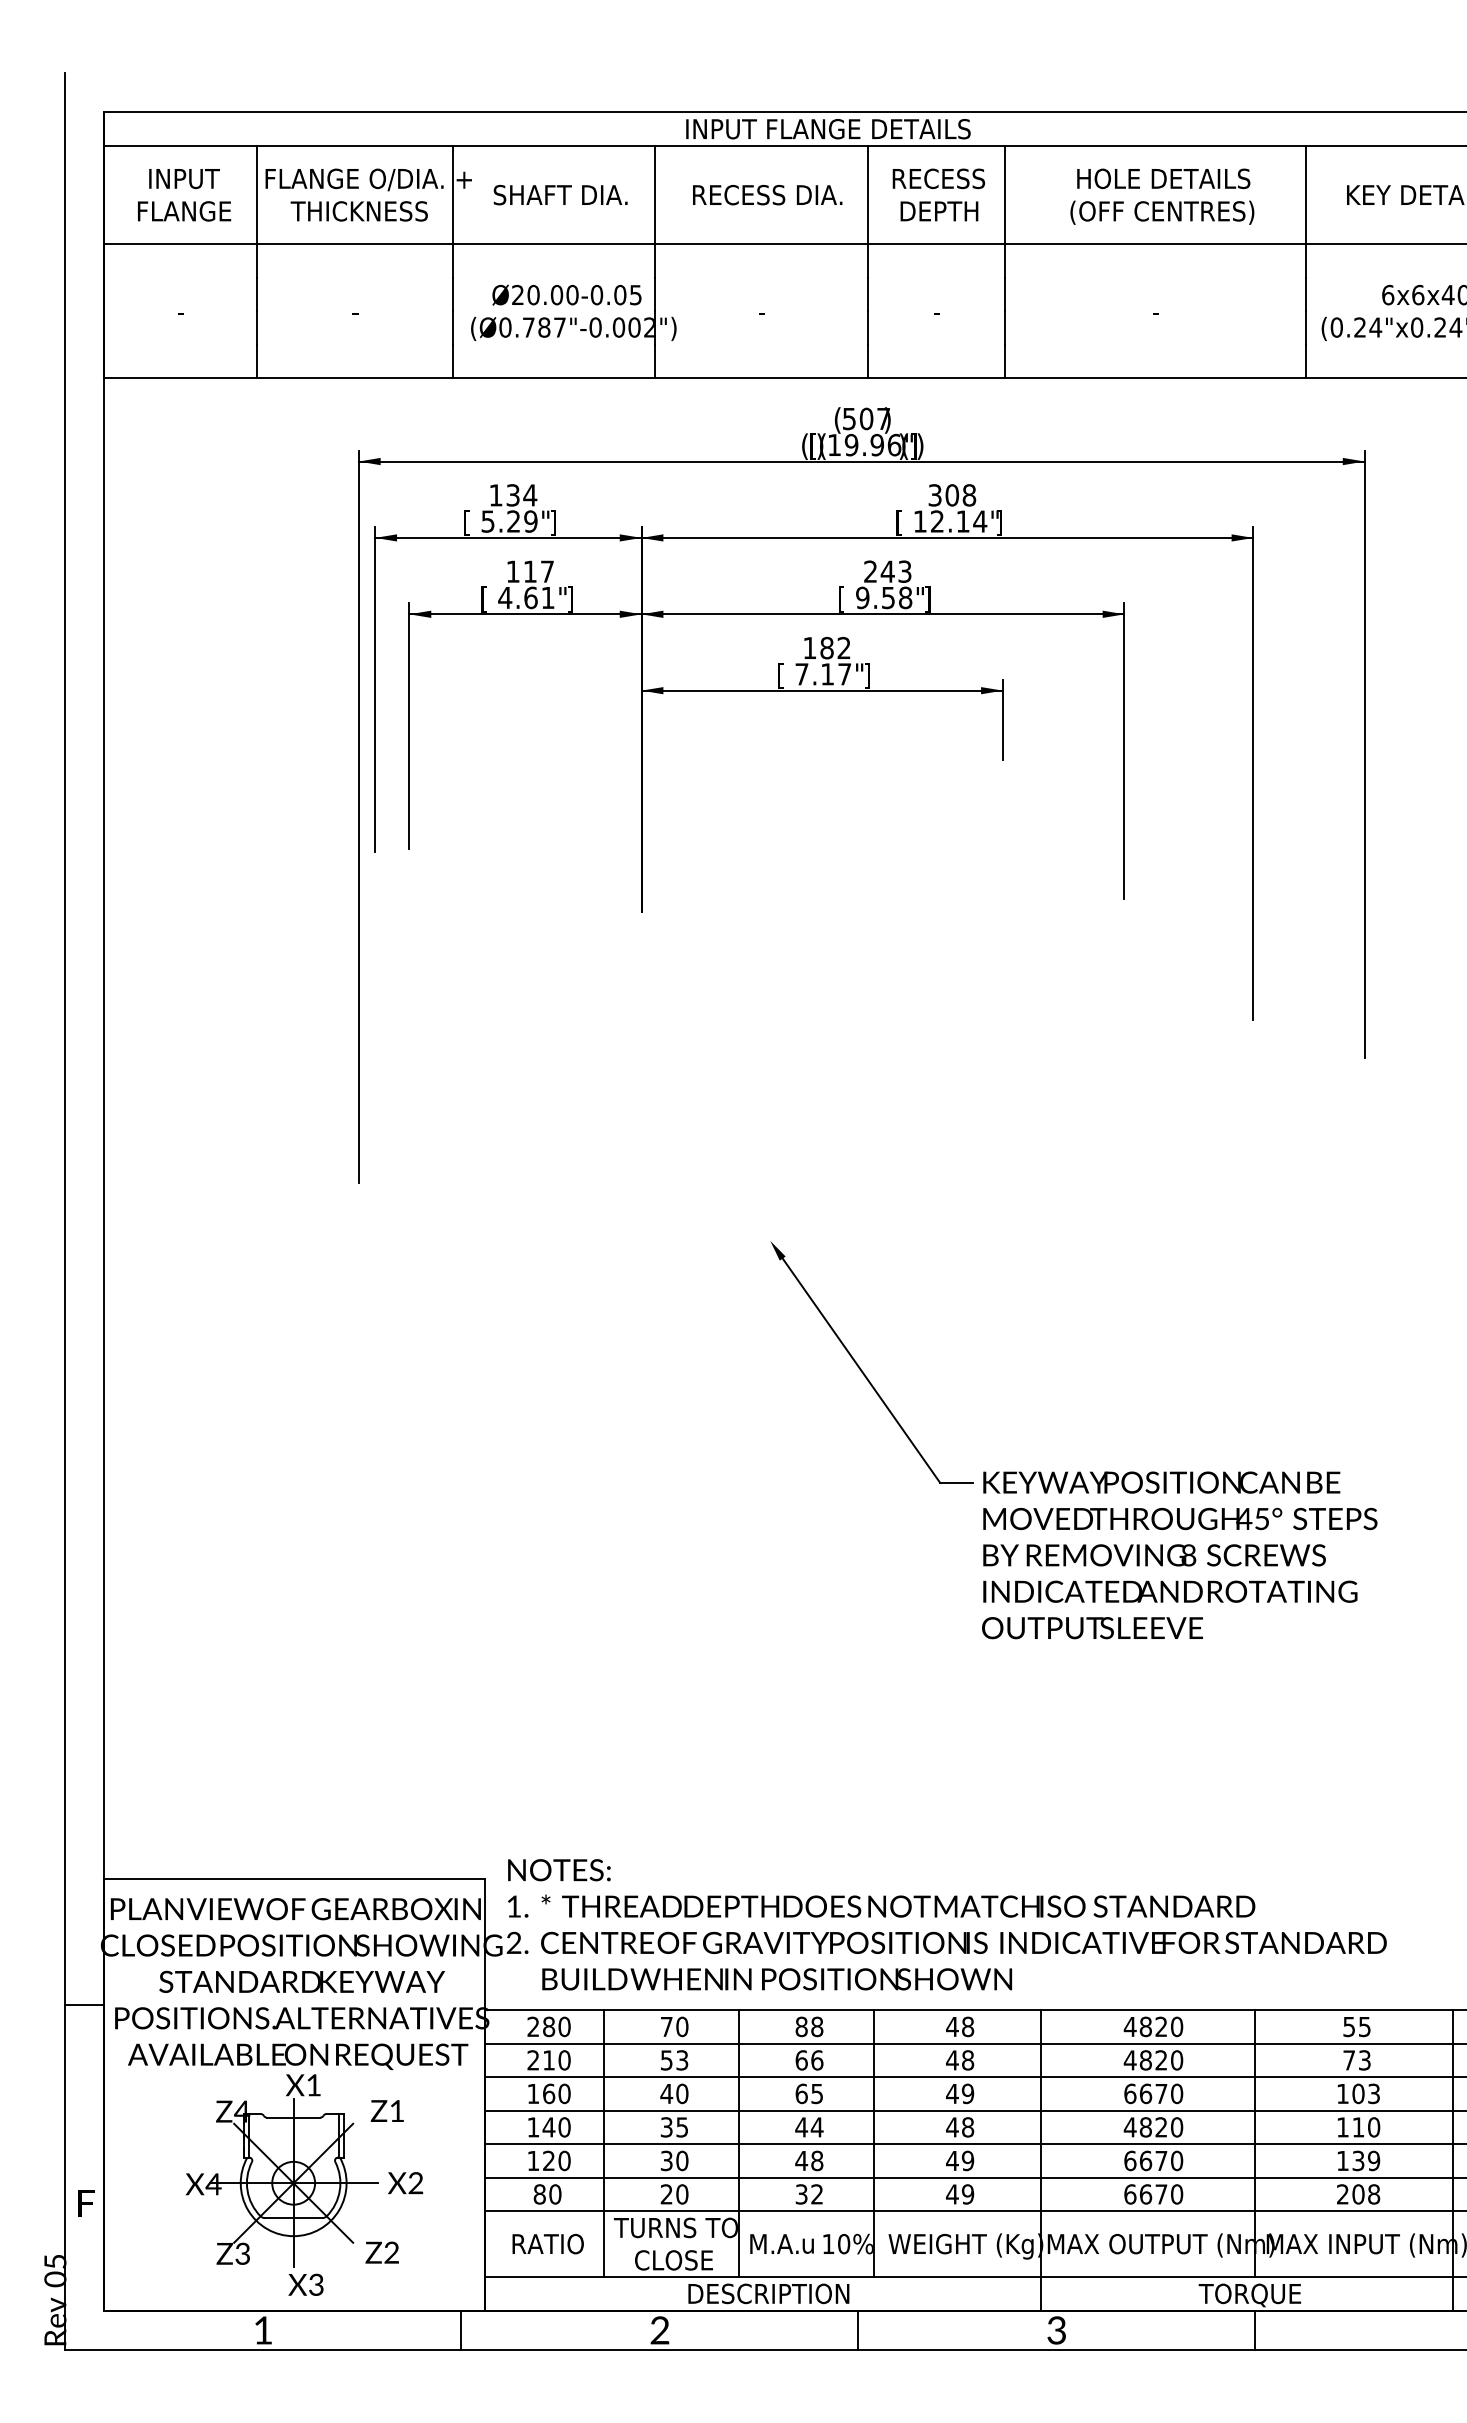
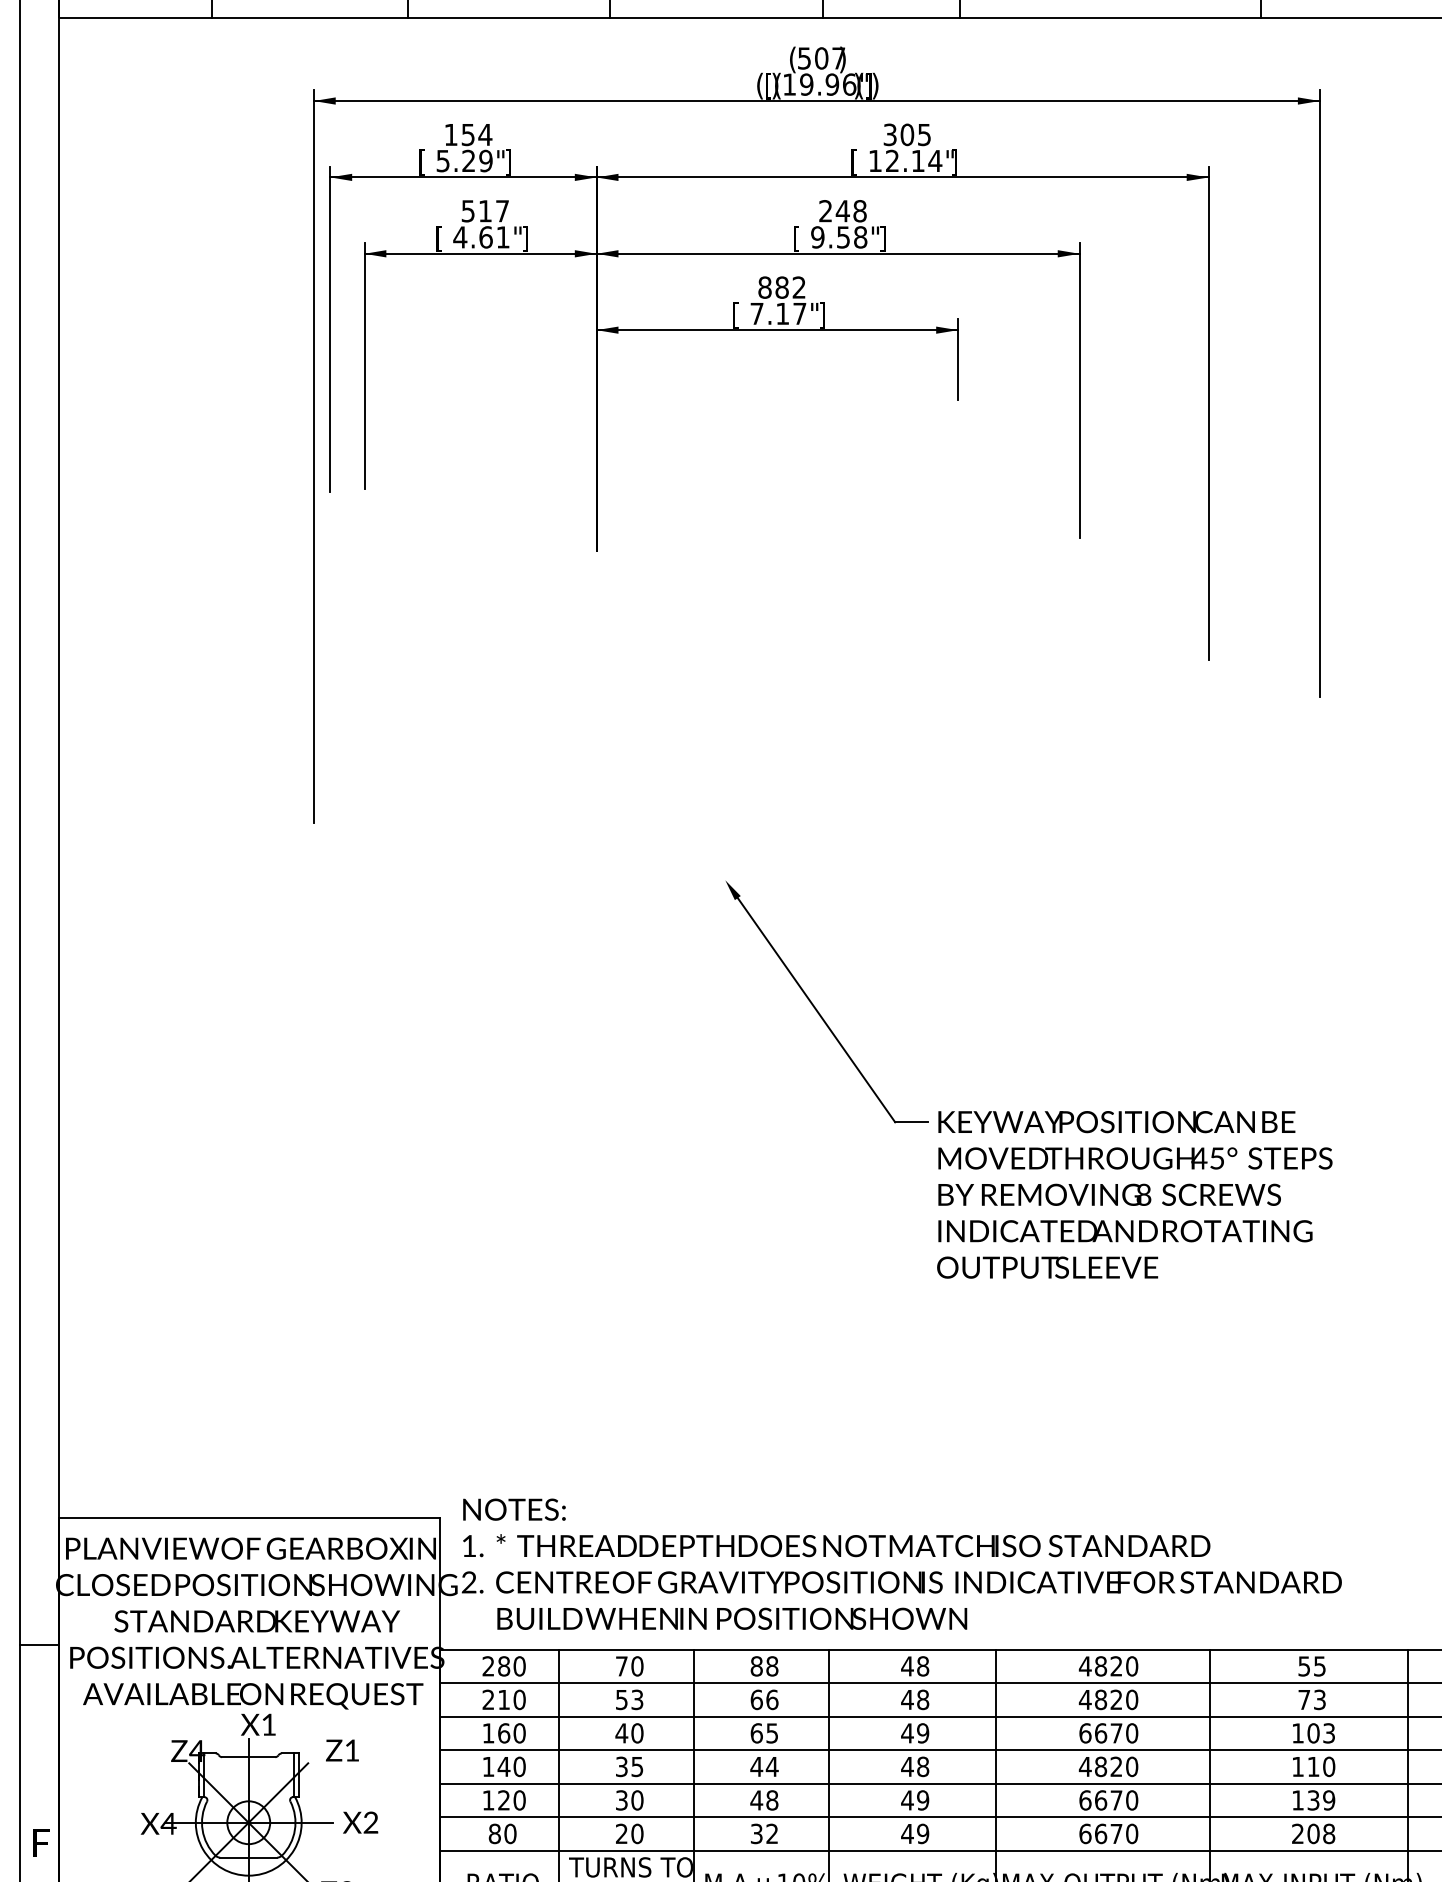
text: (513, 494) -> (468, 133), 134 -> 154
text: (969, 495) -> (924, 134), 308 -> 305
text: (512, 571) -> (467, 210), 117 -> 517
text: (904, 571) -> (859, 210), 243 -> 248
text: (809, 647) -> (764, 286), 182 -> 882

